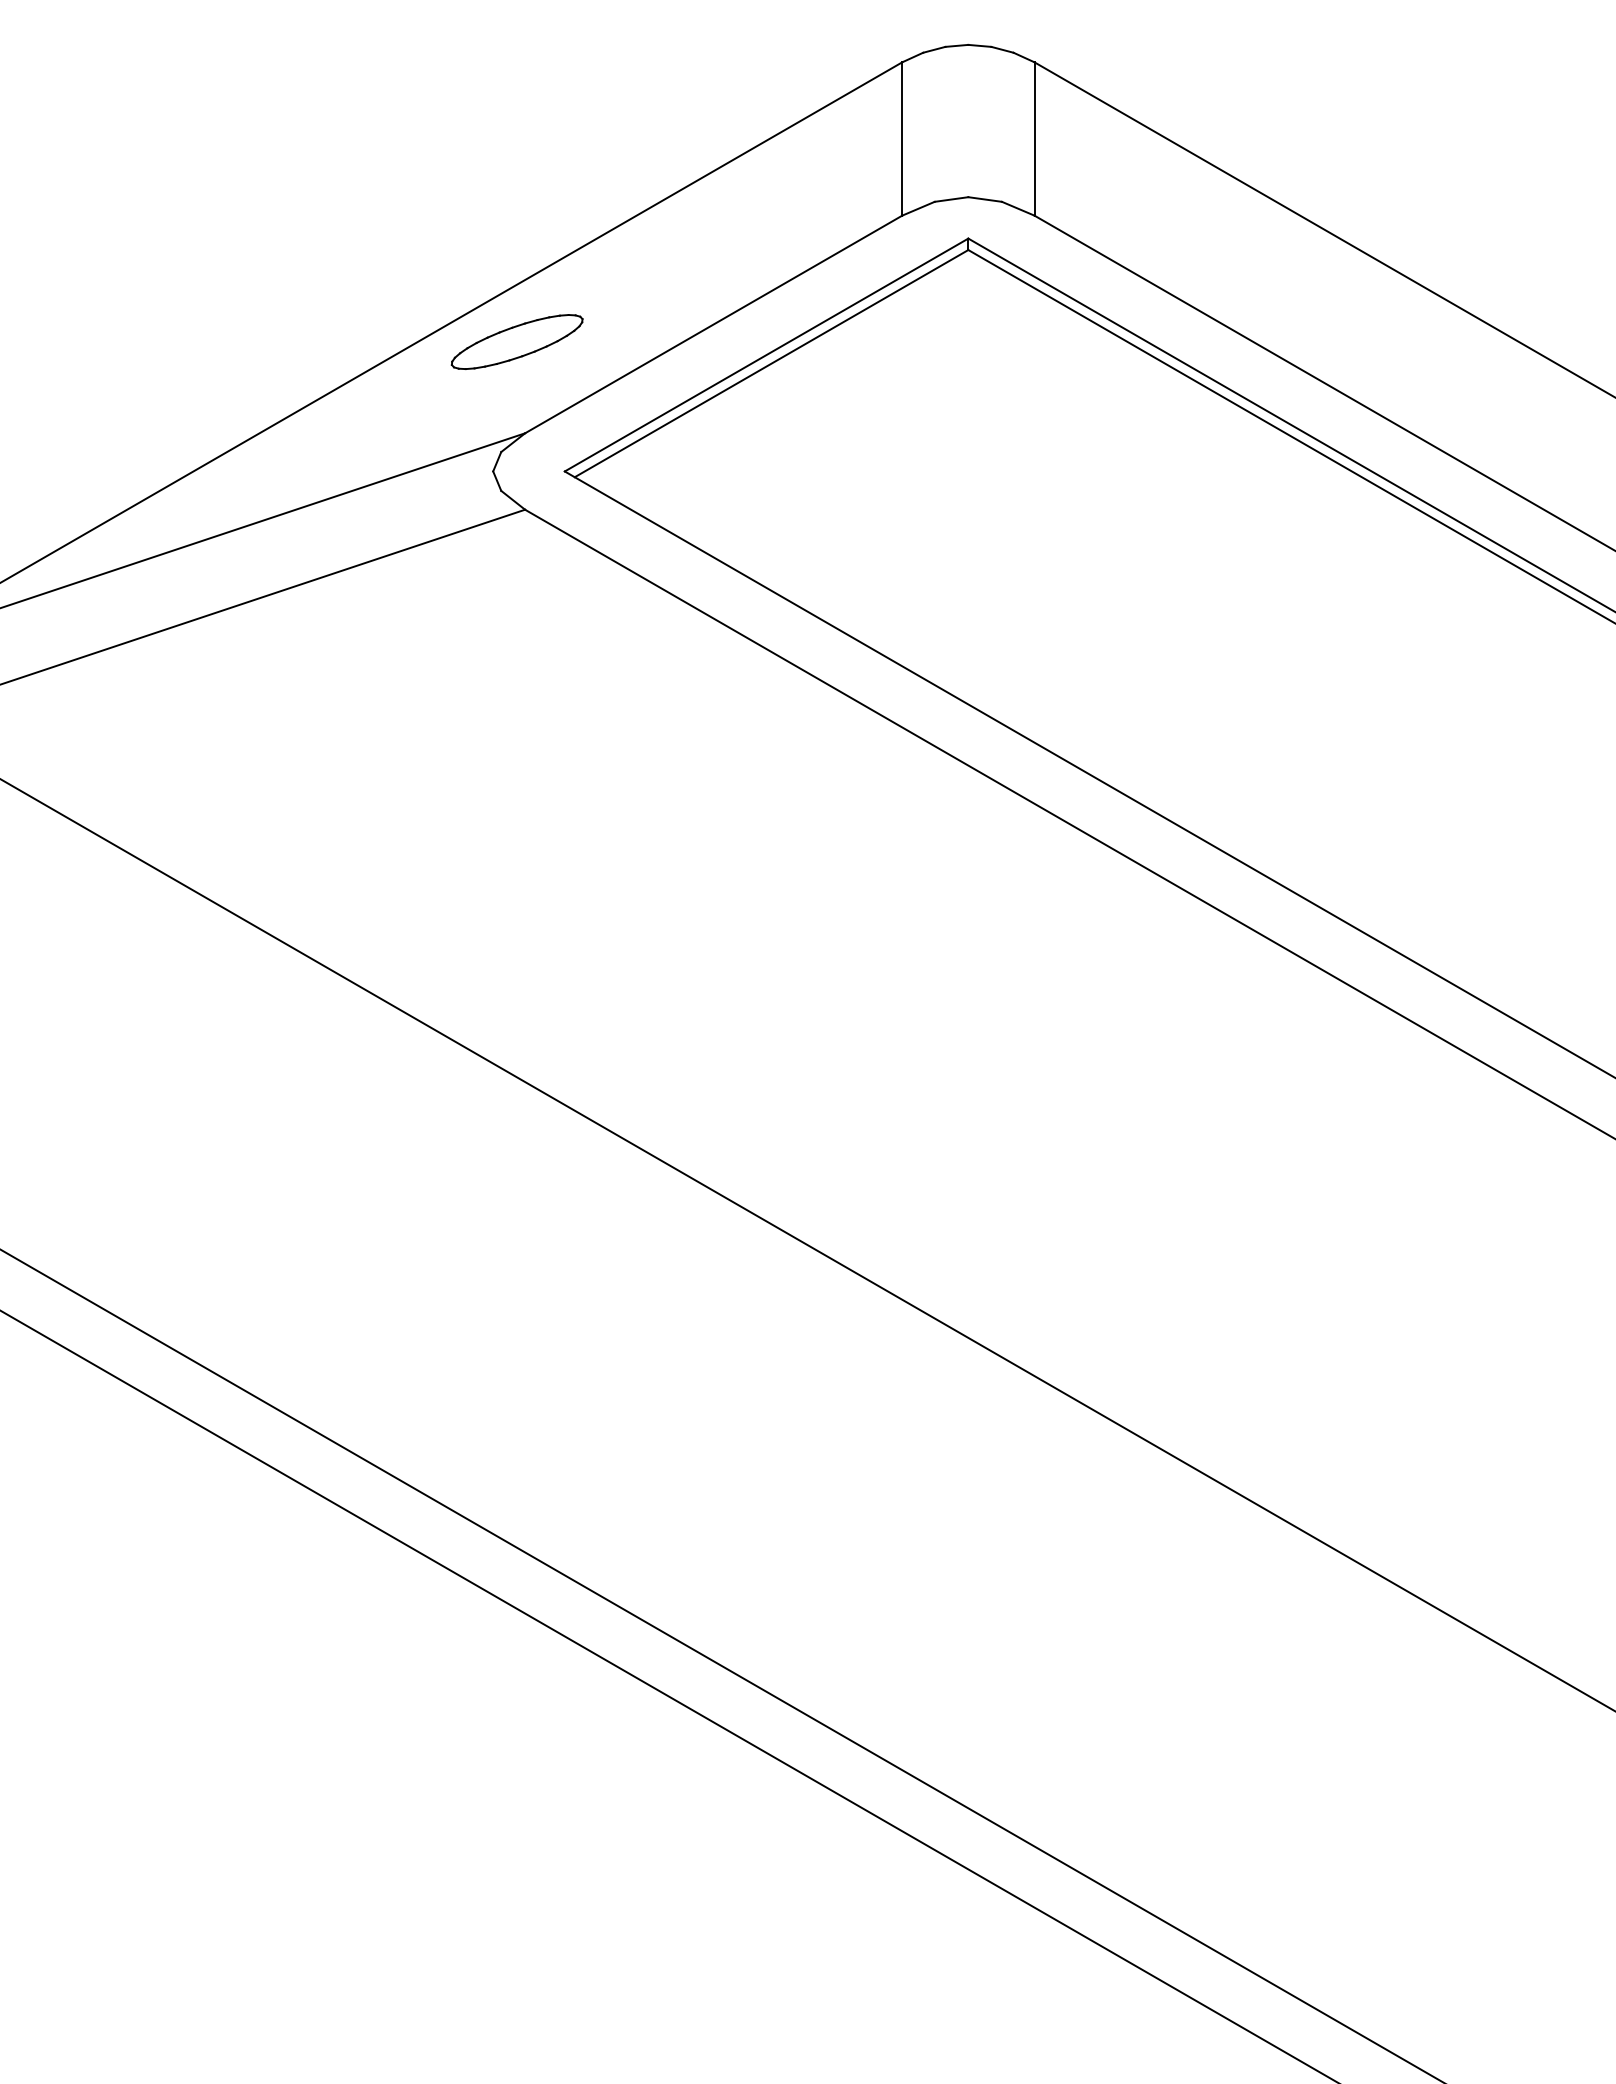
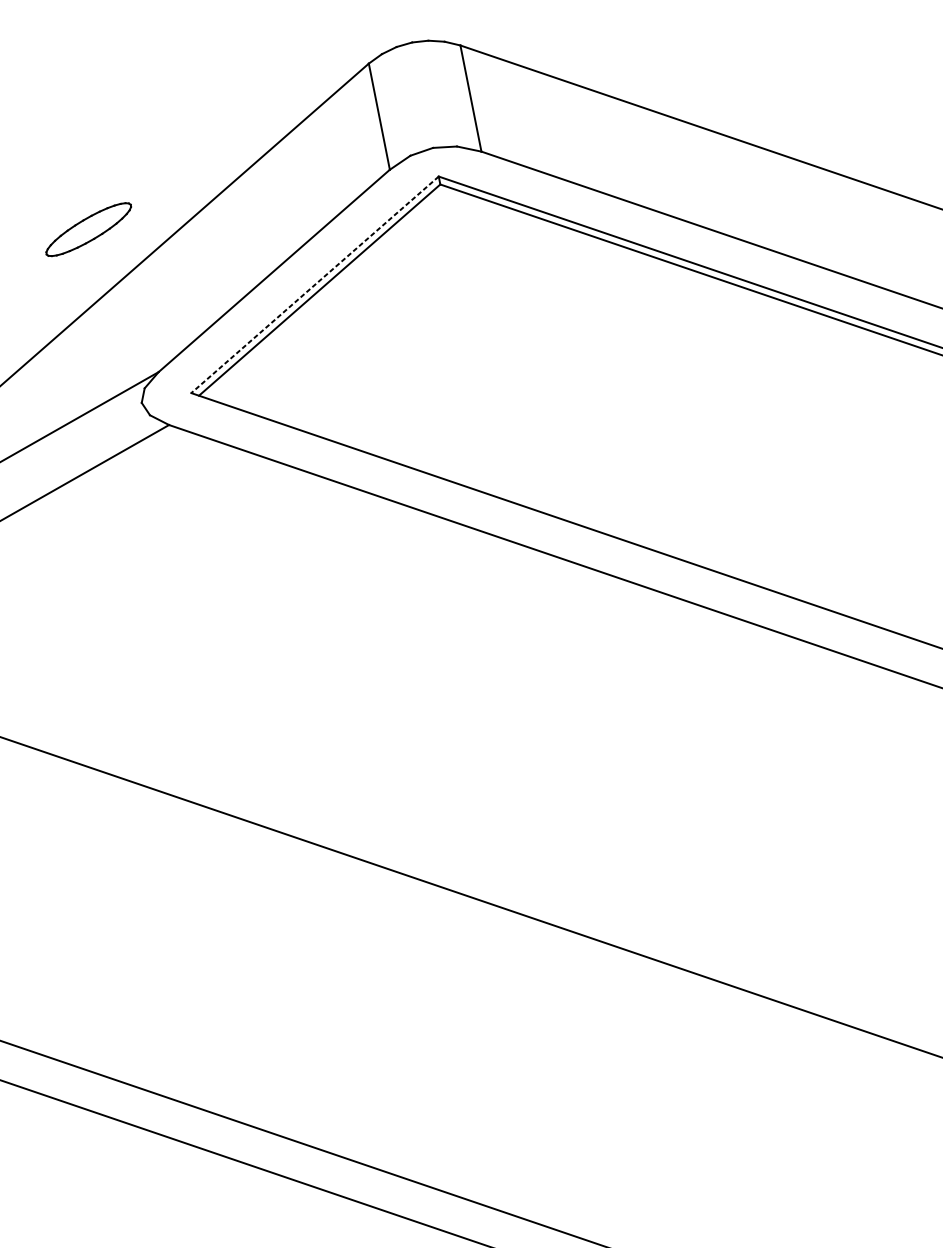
part: (516, 341) -> (88, 229), moved
line: (766, 355) -> (315, 285), solid -> dashed

